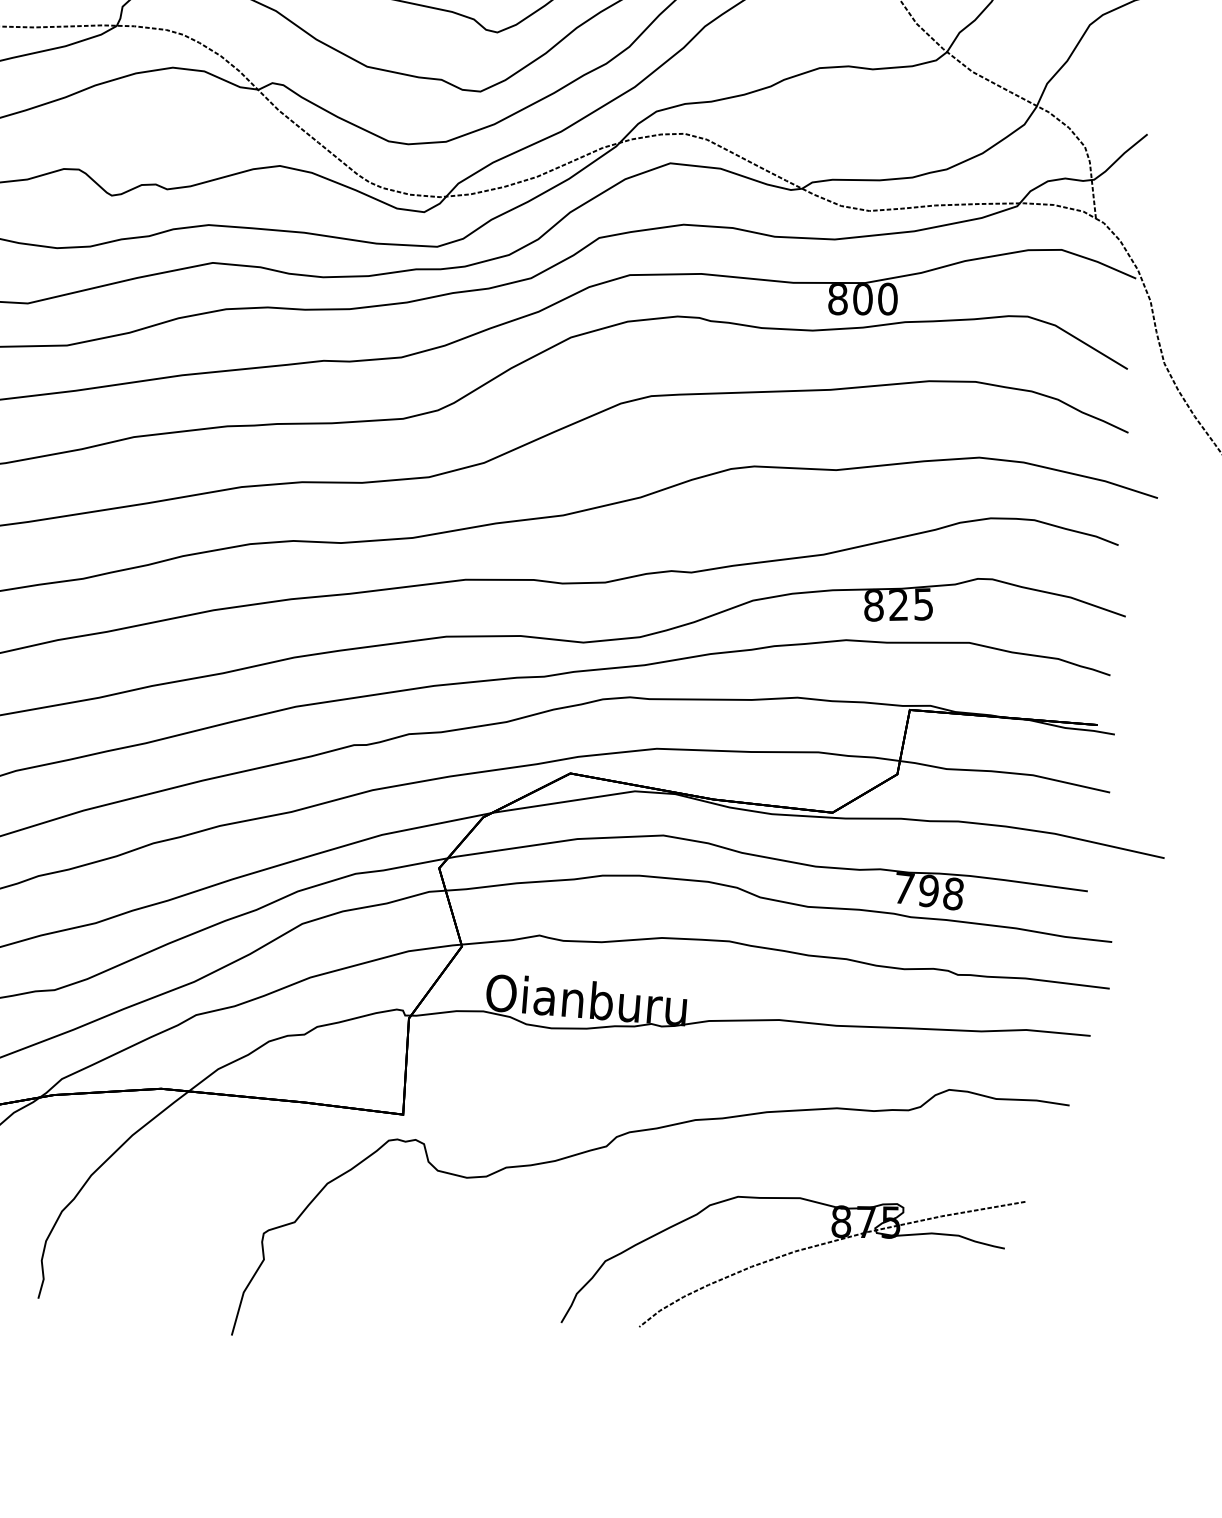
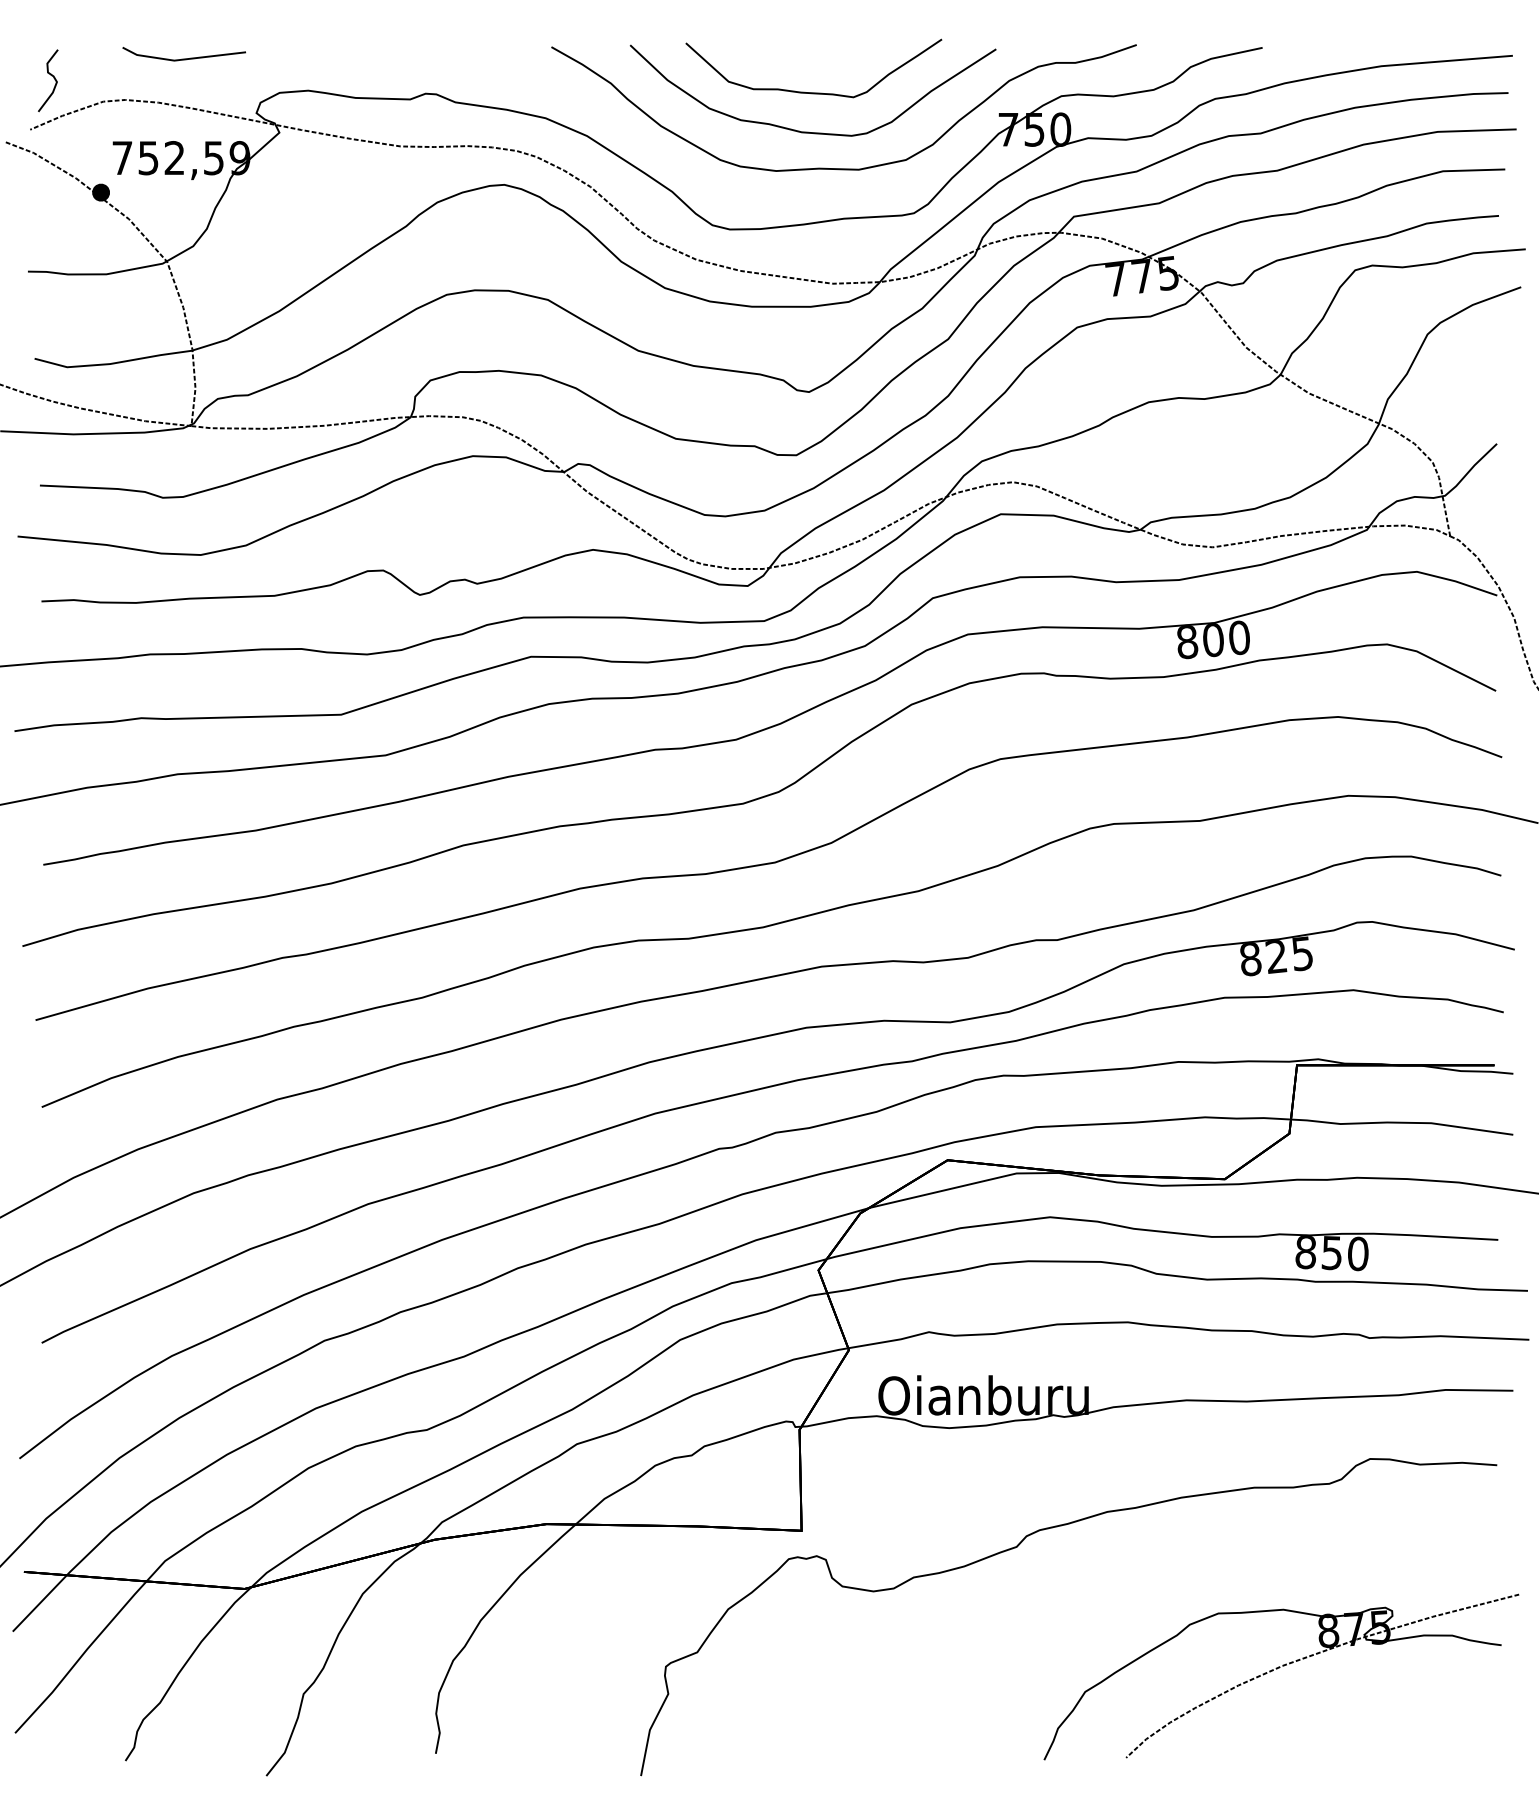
text: (928, 890) -> (1331, 1252), 798 -> 850
part: (789, 1254) -> (1277, 1669), moved

